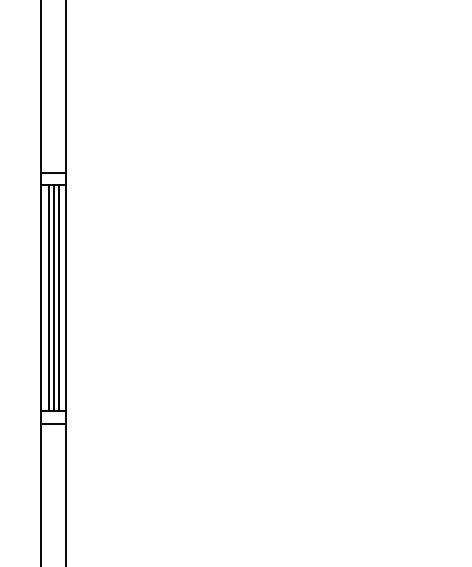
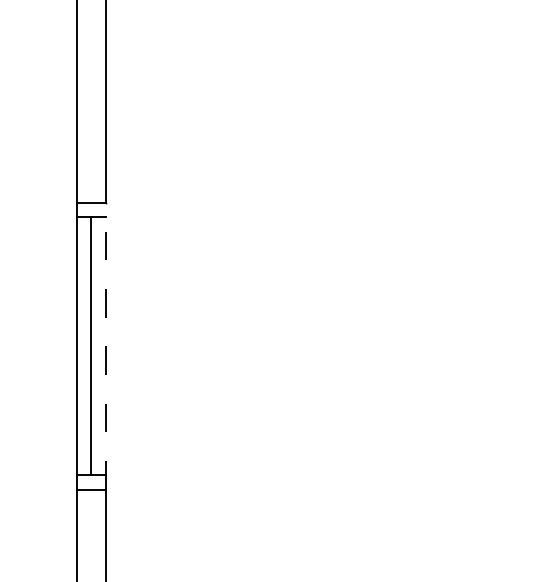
line: (48, 298) -> (85, 346), removed
line: (58, 298) -> (96, 346), removed
line: (66, 298) -> (106, 346), solid -> dashed

